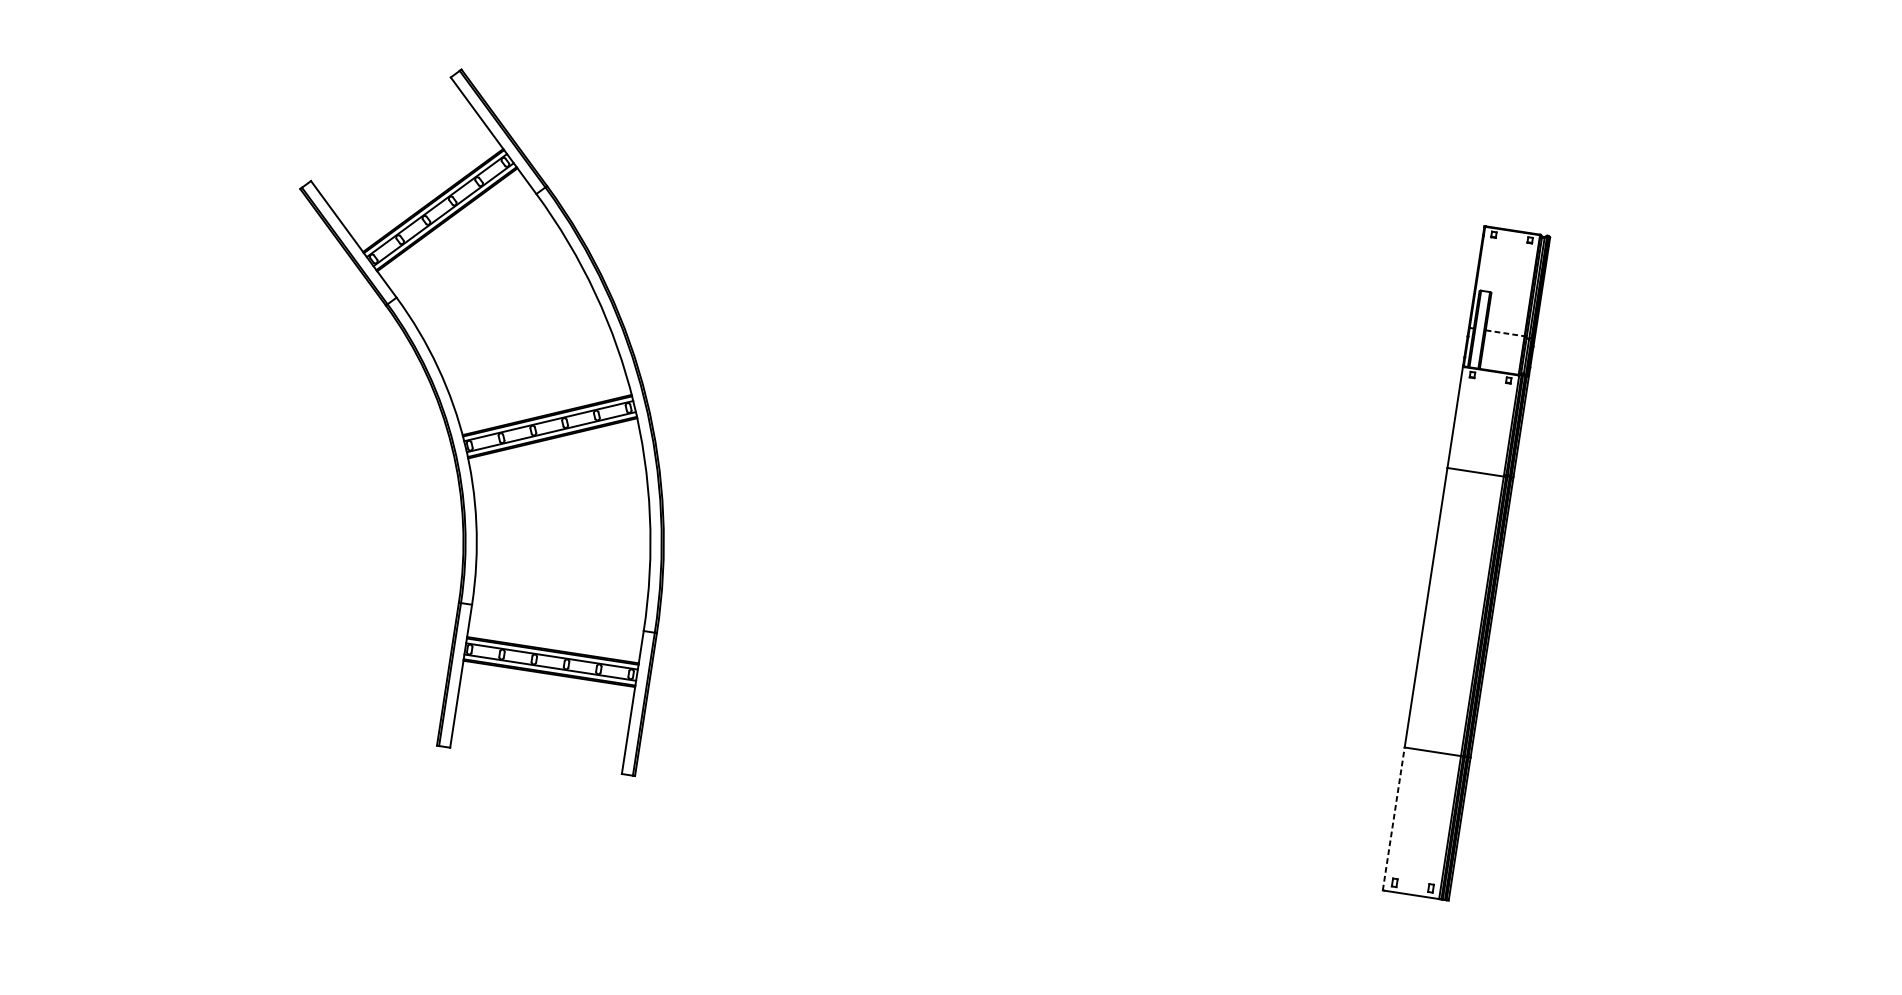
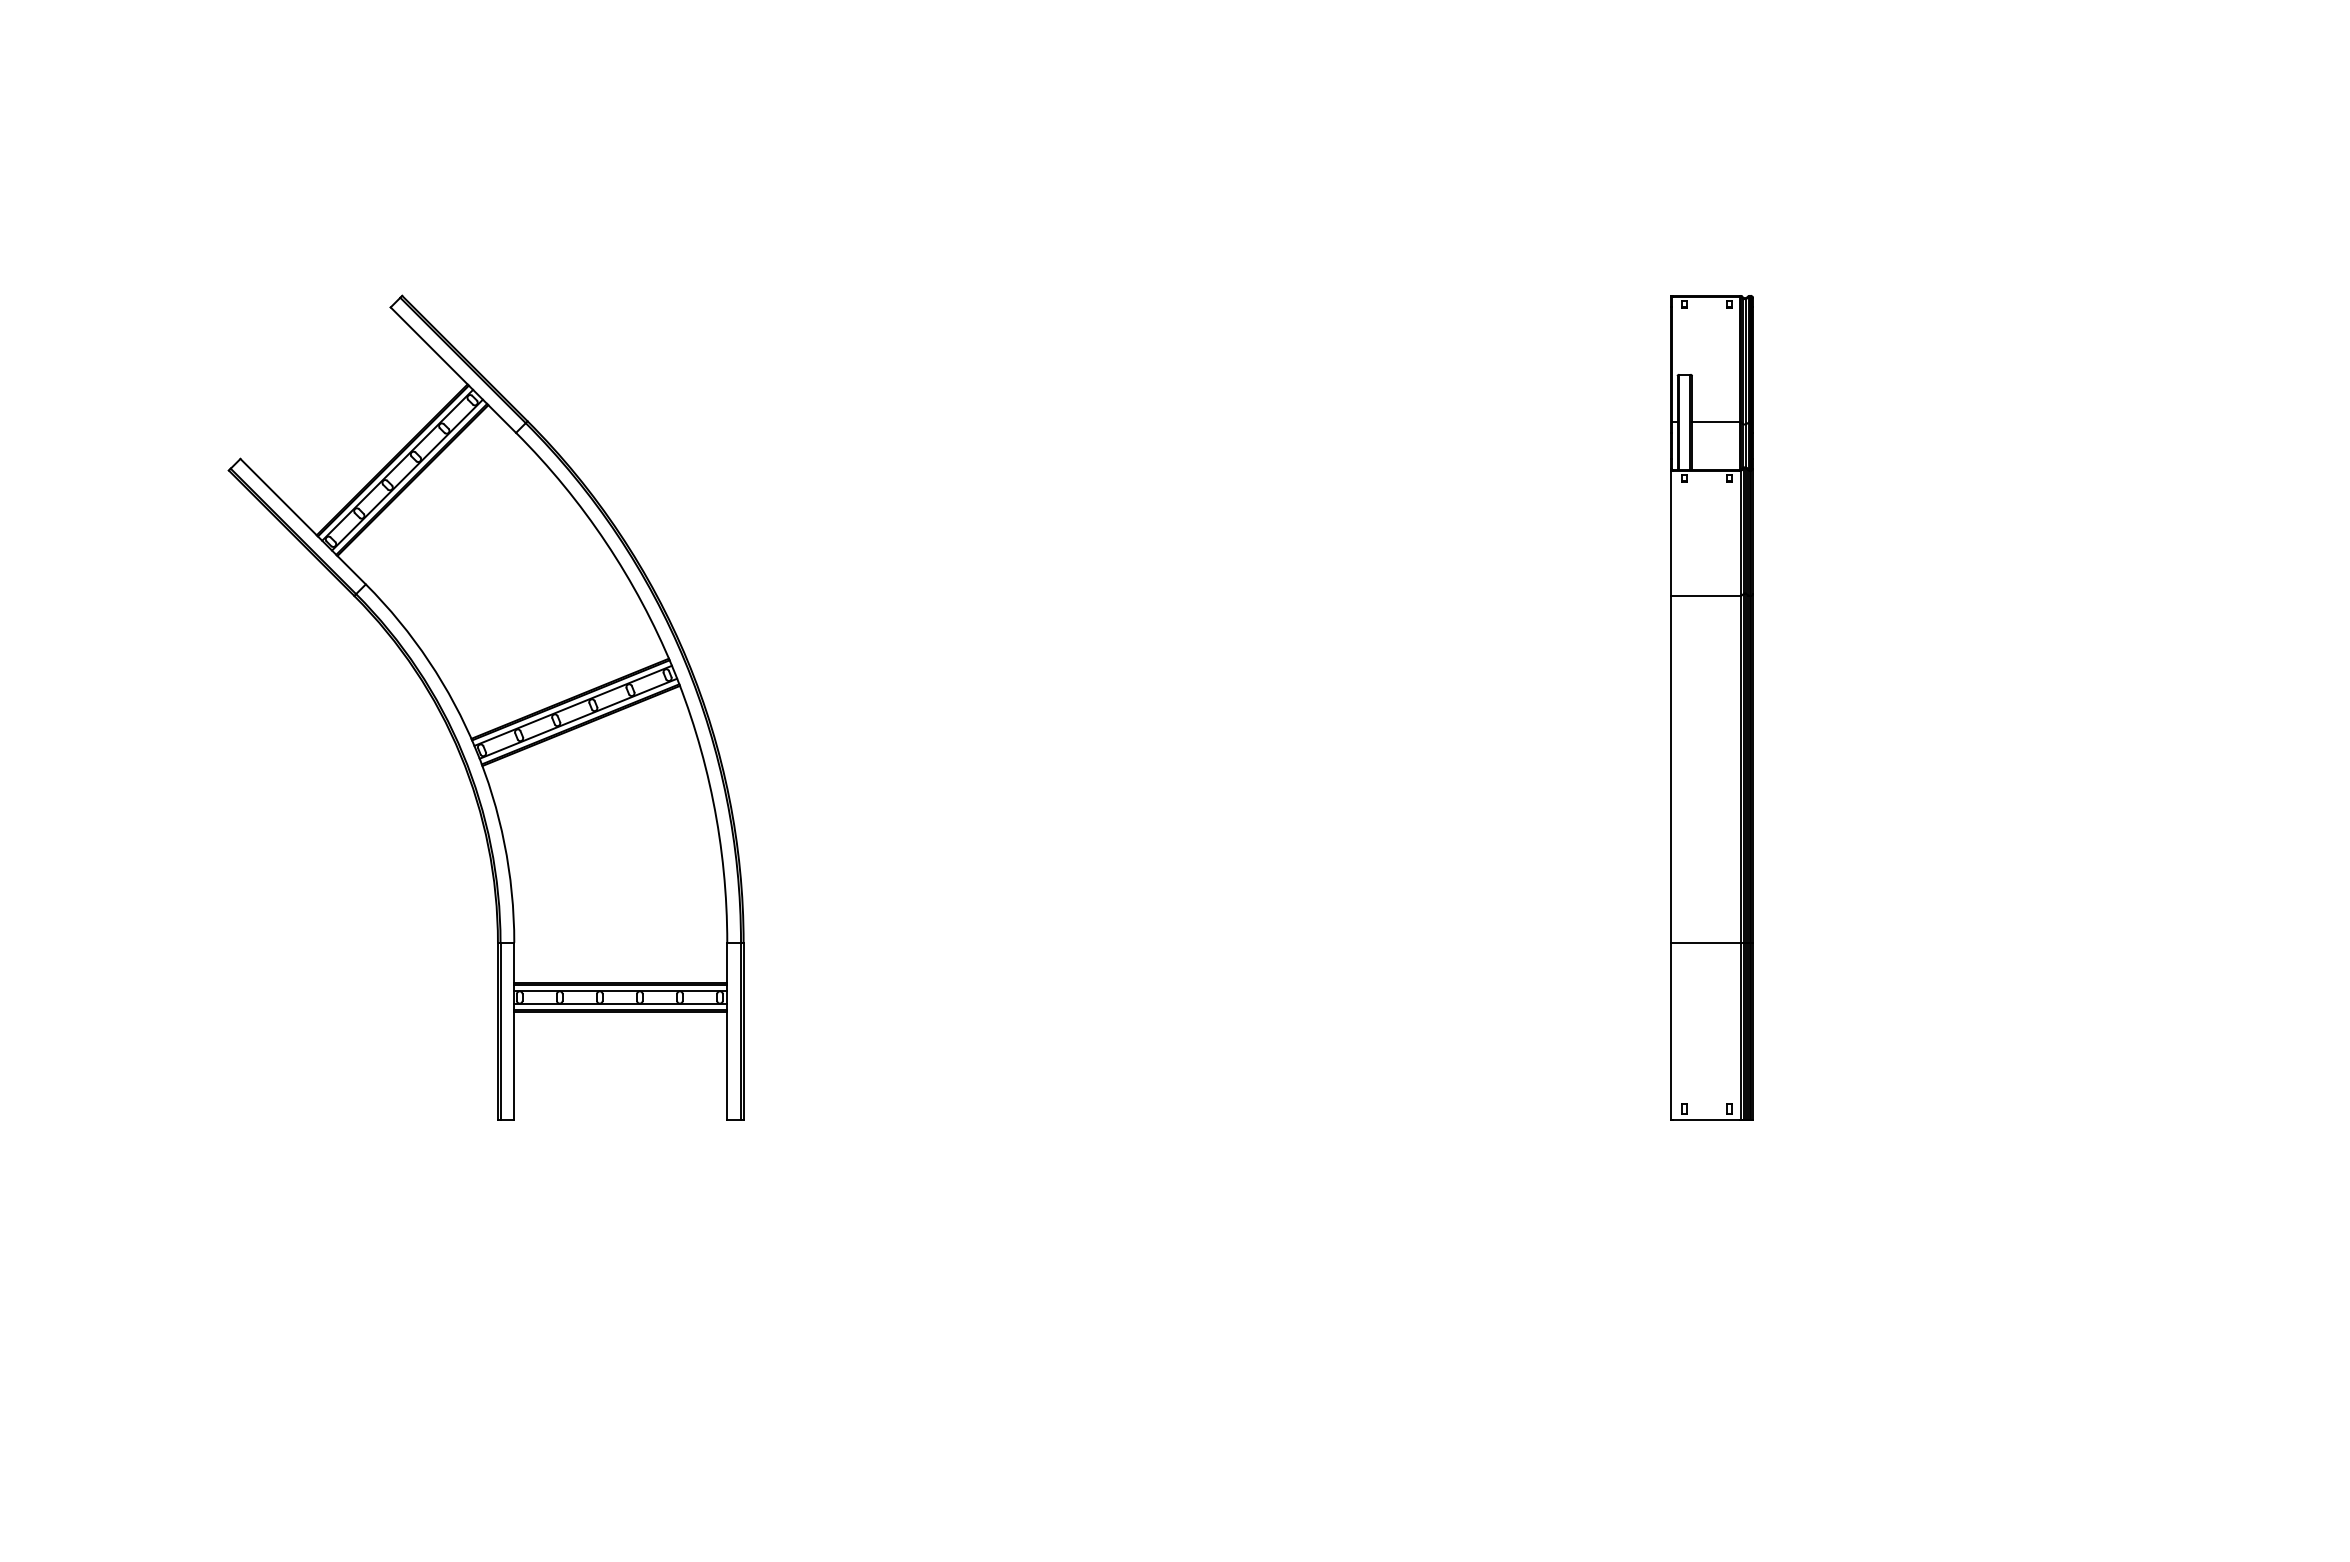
line: (1505, 333) -> (1716, 422), dashed -> solid
line: (1393, 819) -> (1671, 1031), dashed -> solid

